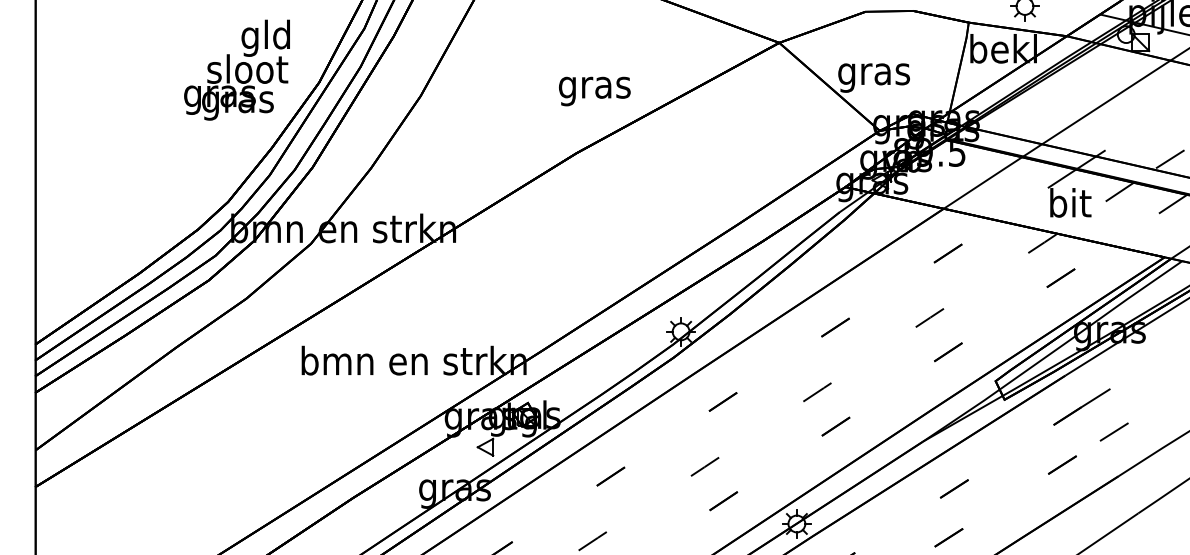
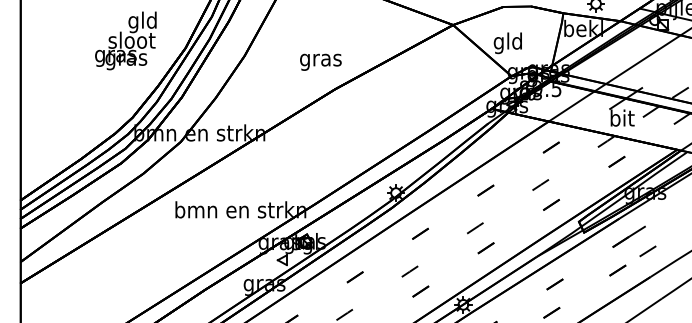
text: (236, 69) -> (125, 40), moved
text: (874, 74) -> (508, 43), gras -> gld
text: (594, 90) -> (320, 61), moved

